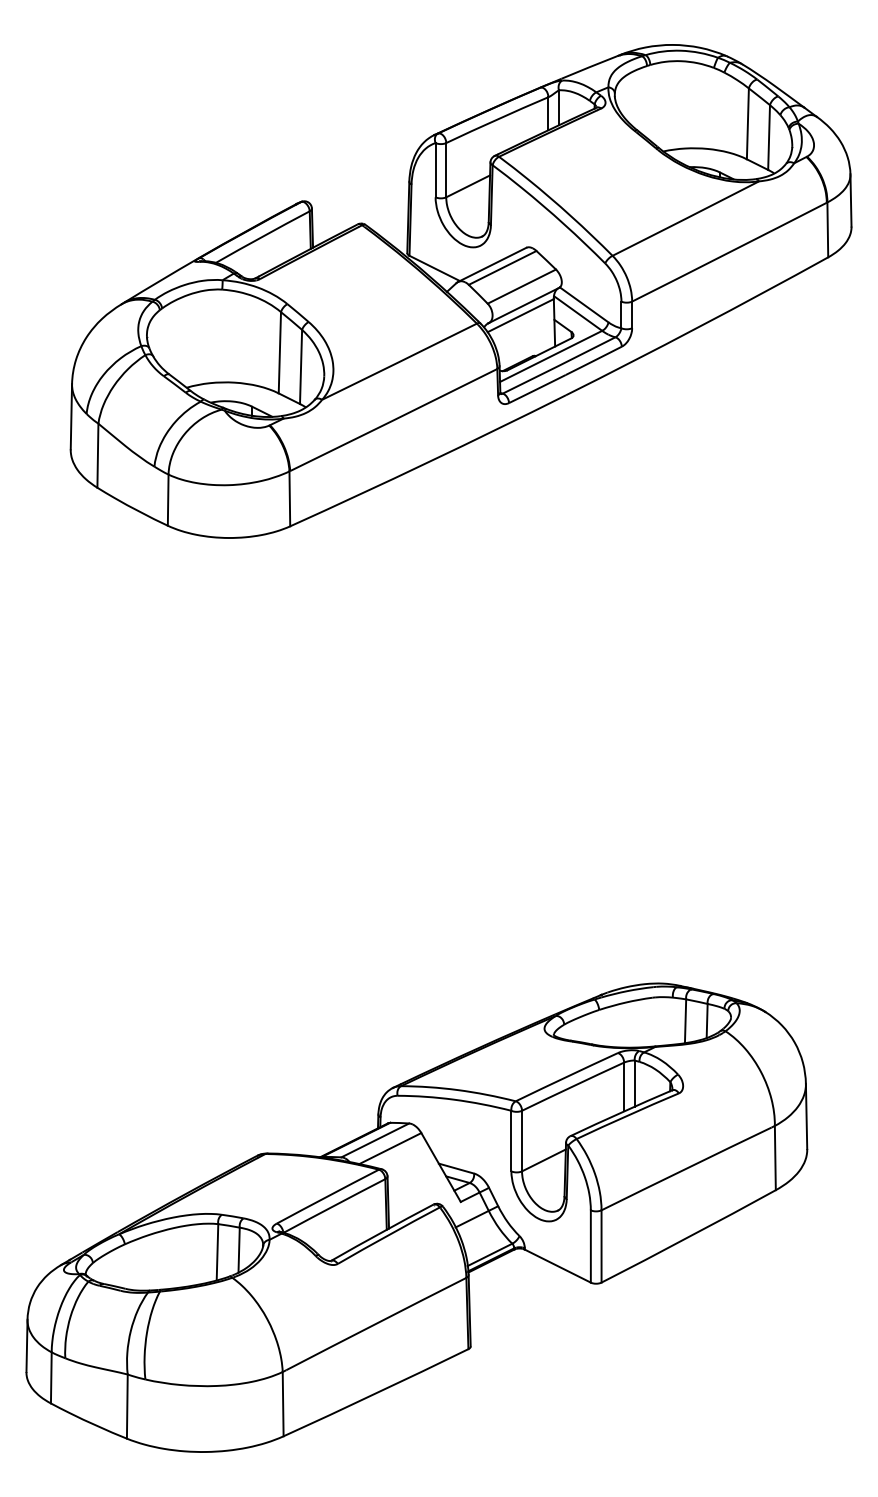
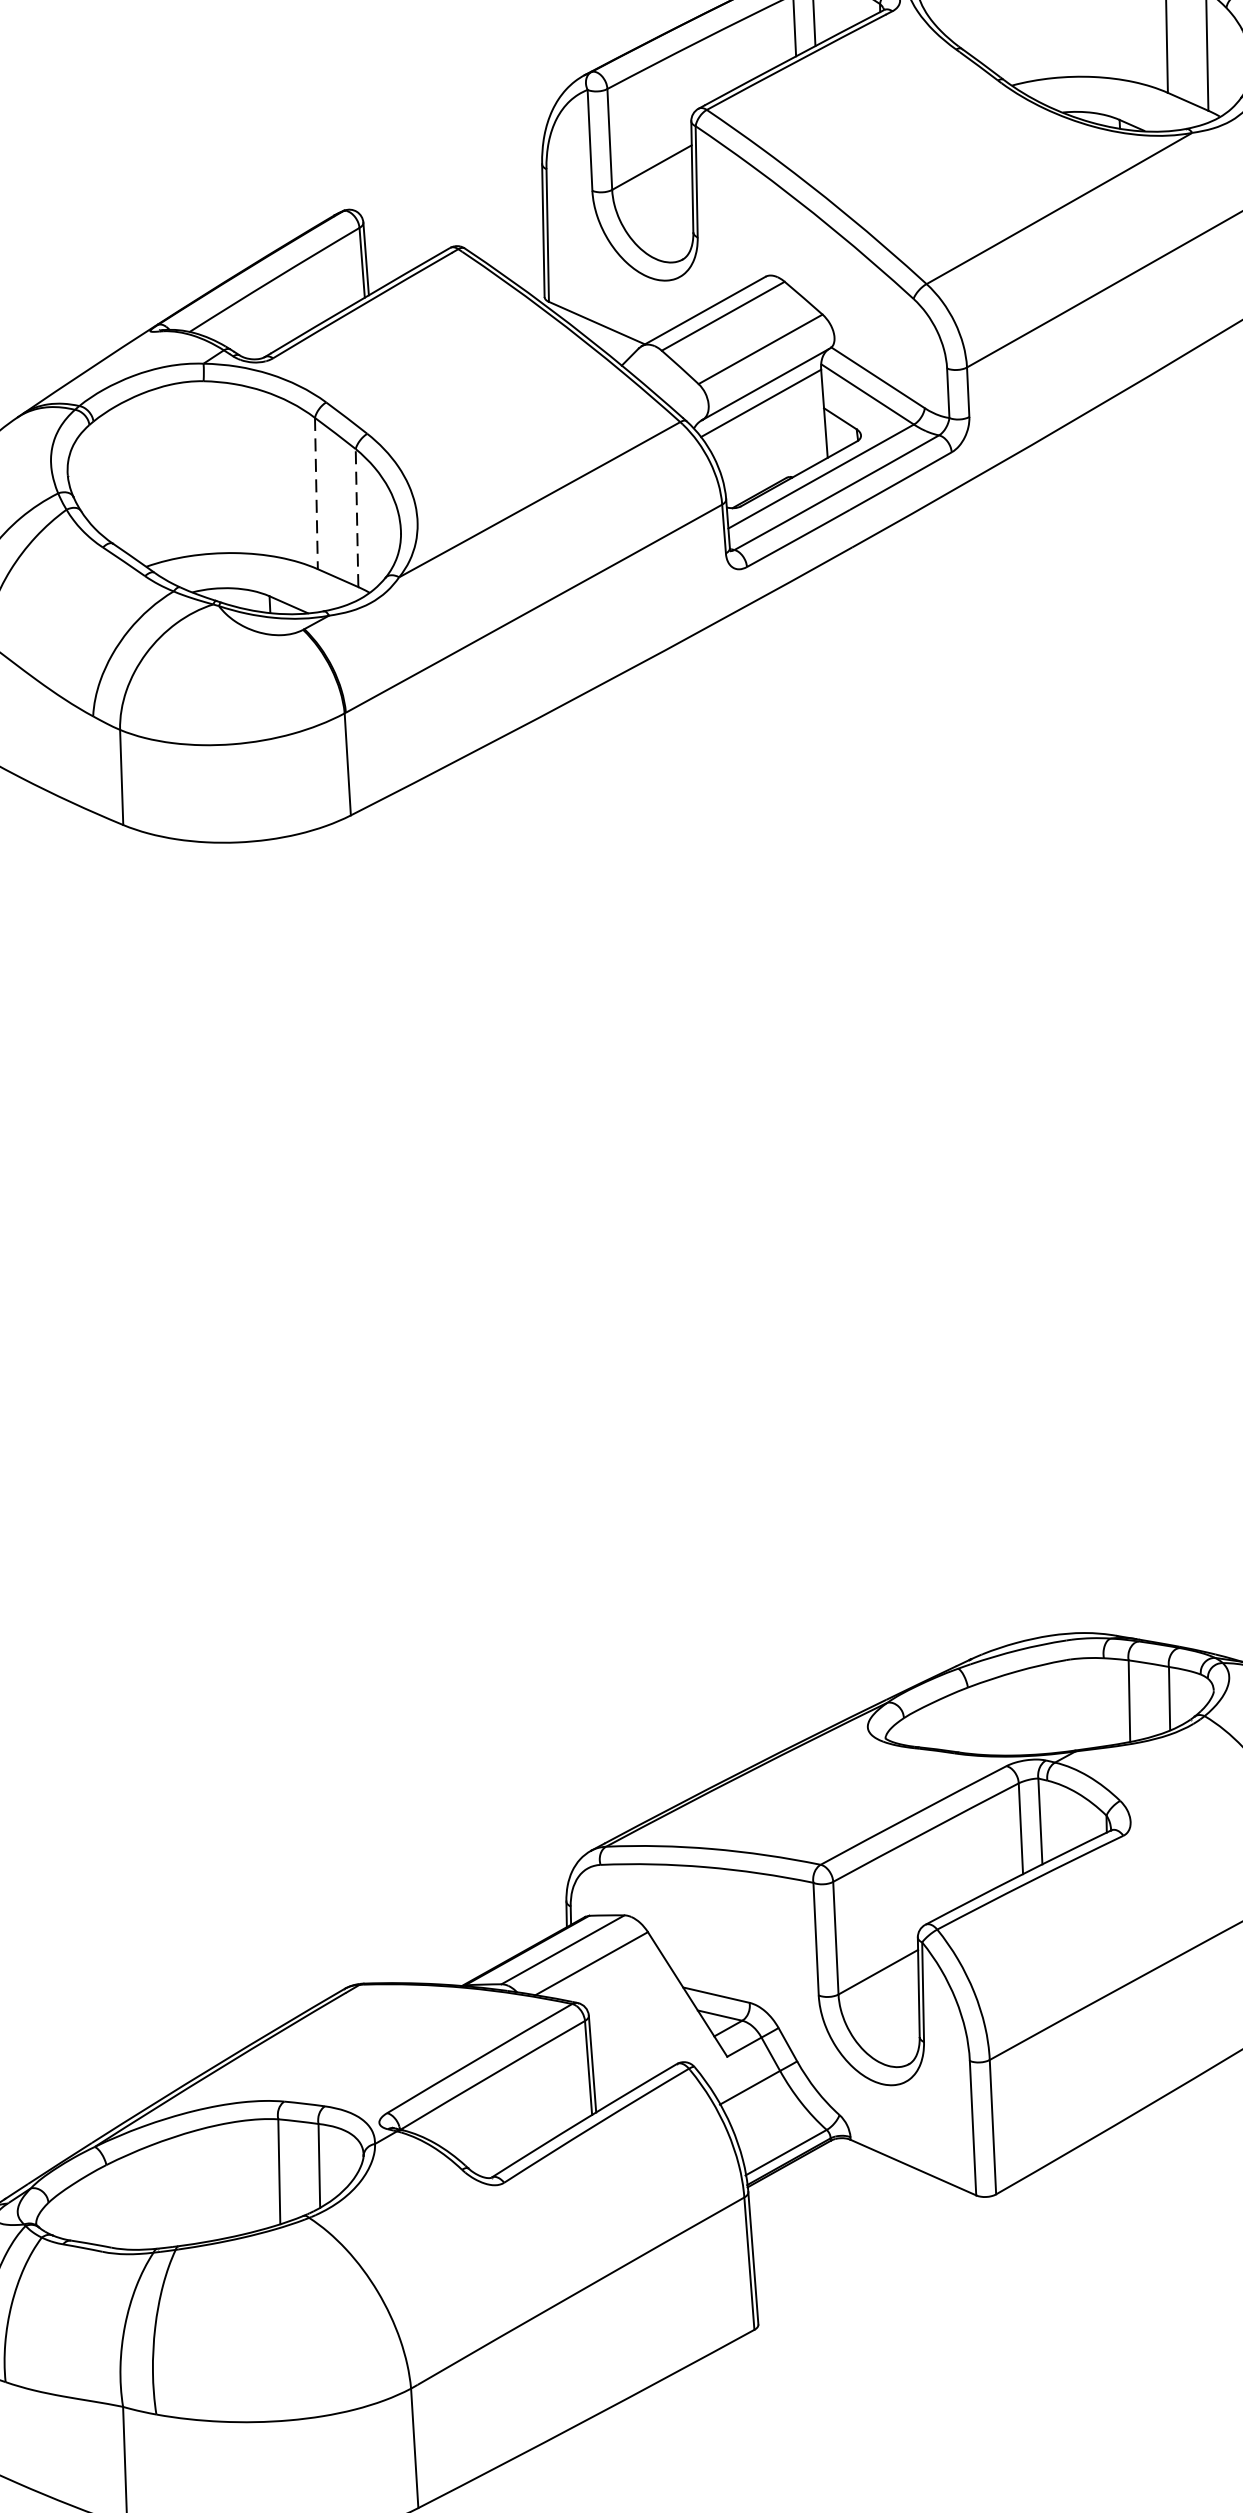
line: (279, 352) -> (315, 493), solid -> dashed
line: (301, 366) -> (357, 517), solid -> dashed

